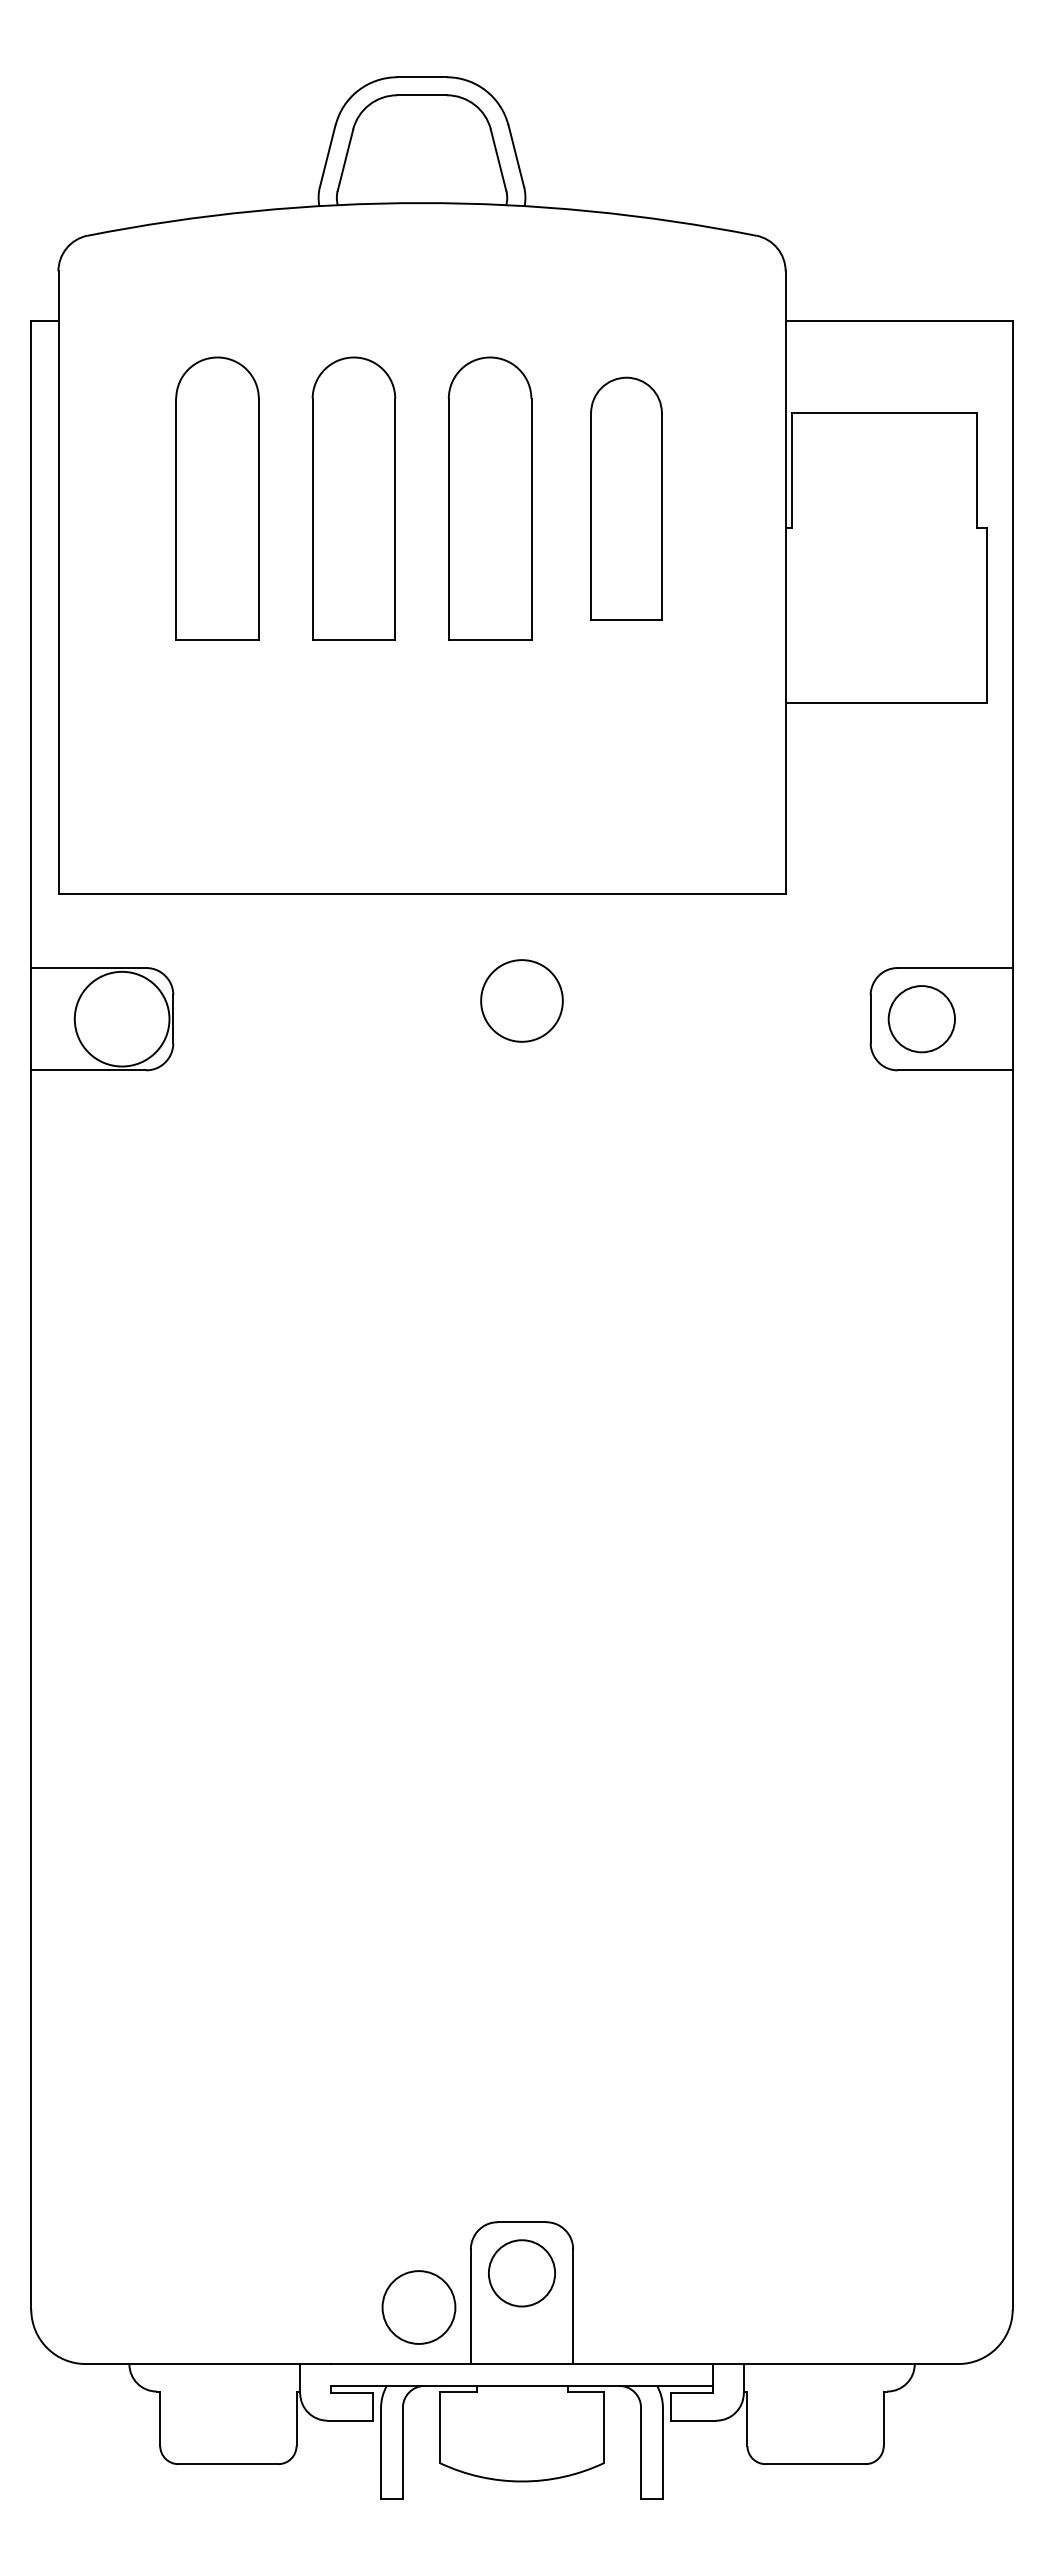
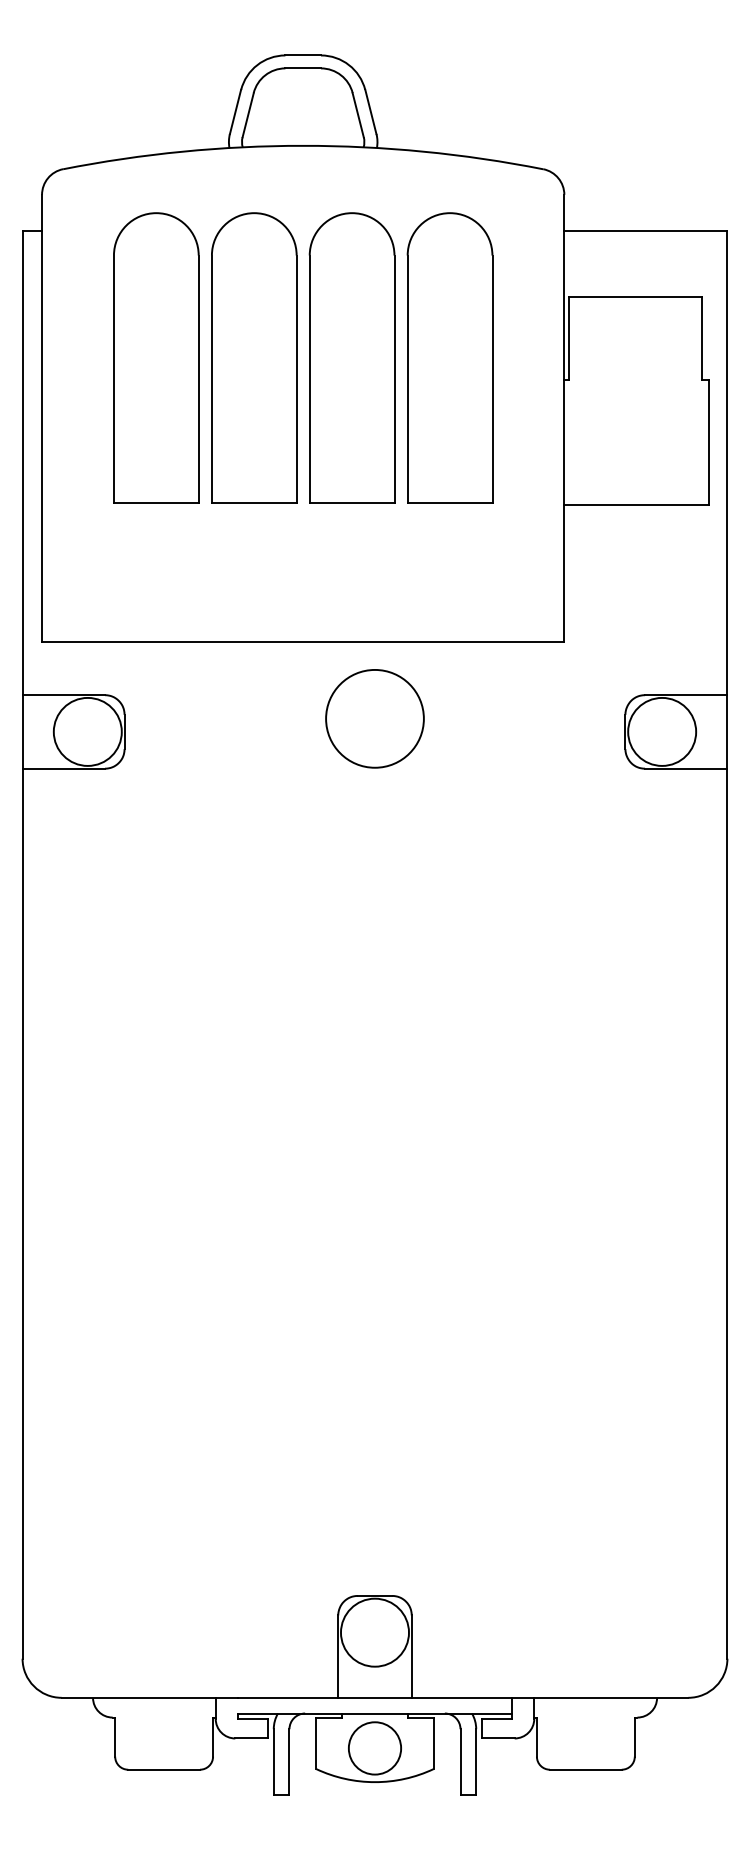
part: (217, 498) -> (156, 357), size x1.43
part: (353, 498) -> (253, 357), size x1.43
part: (489, 498) -> (351, 357), size x1.43
part: (626, 498) -> (450, 357), size x1.67
circle: (521, 1000) -> (374, 718), size x1.67
circle: (921, 1018) -> (661, 731), size x1.43
circle: (521, 2273) -> (374, 1632), size x1.43
circle: (418, 2307) -> (374, 1748), moved

